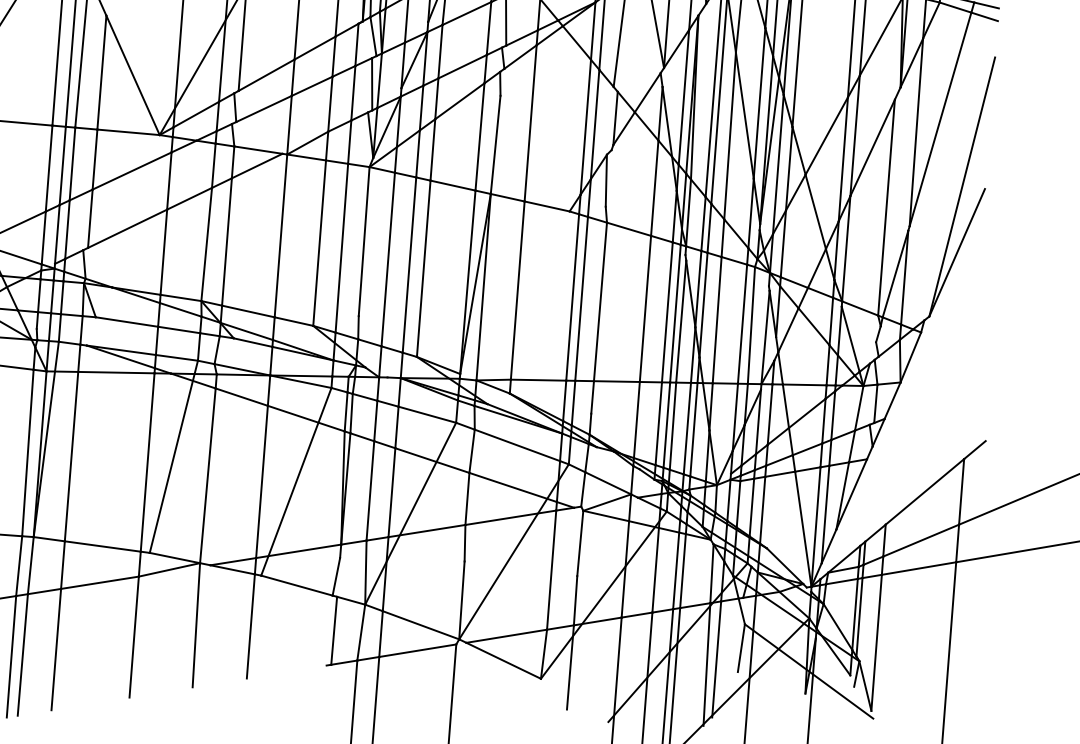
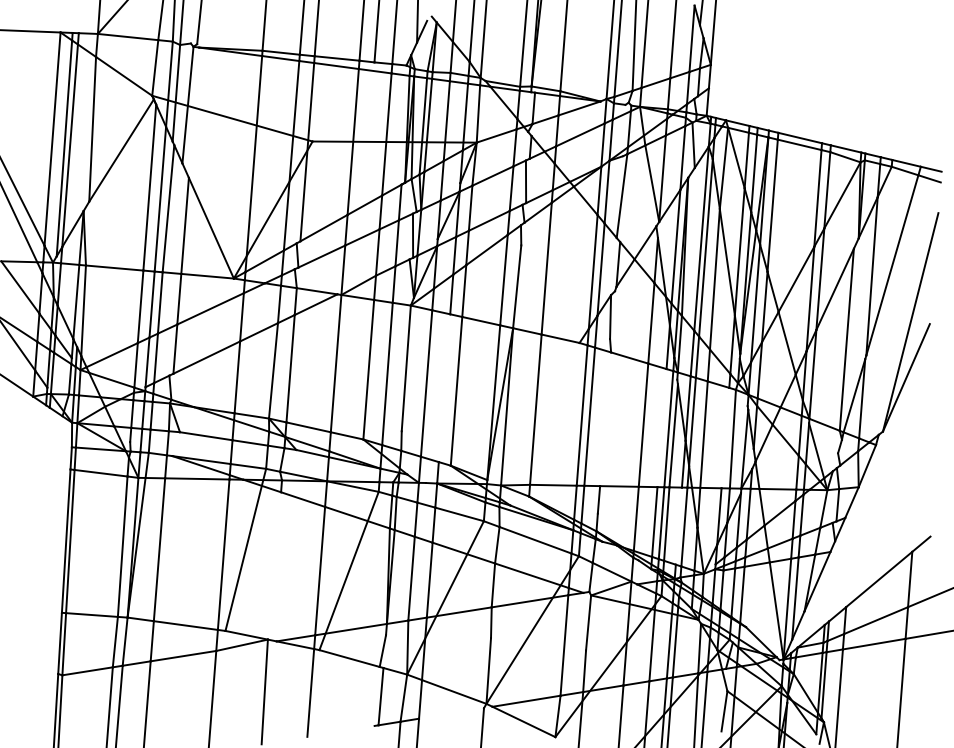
line: (409, 265) -> (444, 388), removed
line: (600, 302) -> (605, 419), removed
line: (666, 312) -> (661, 428), removed
line: (742, 323) -> (725, 437), removed
line: (686, 427) -> (678, 525), removed
line: (207, 475) -> (274, 565), removed
line: (417, 650) -> (451, 713), removed

